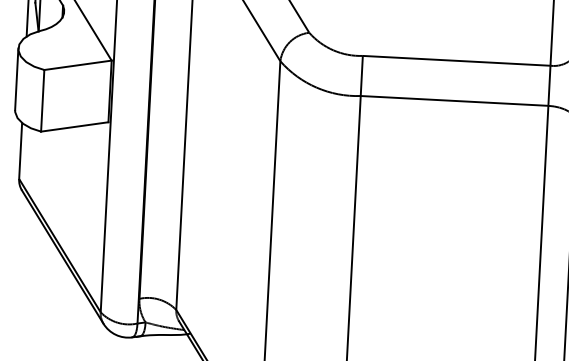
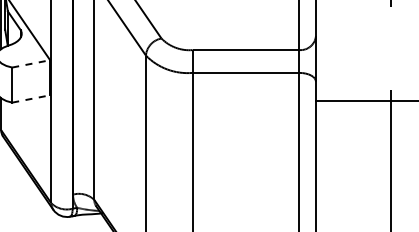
line: (78, 64) -> (31, 63), solid -> dashed
line: (75, 126) -> (31, 98), solid -> dashed

